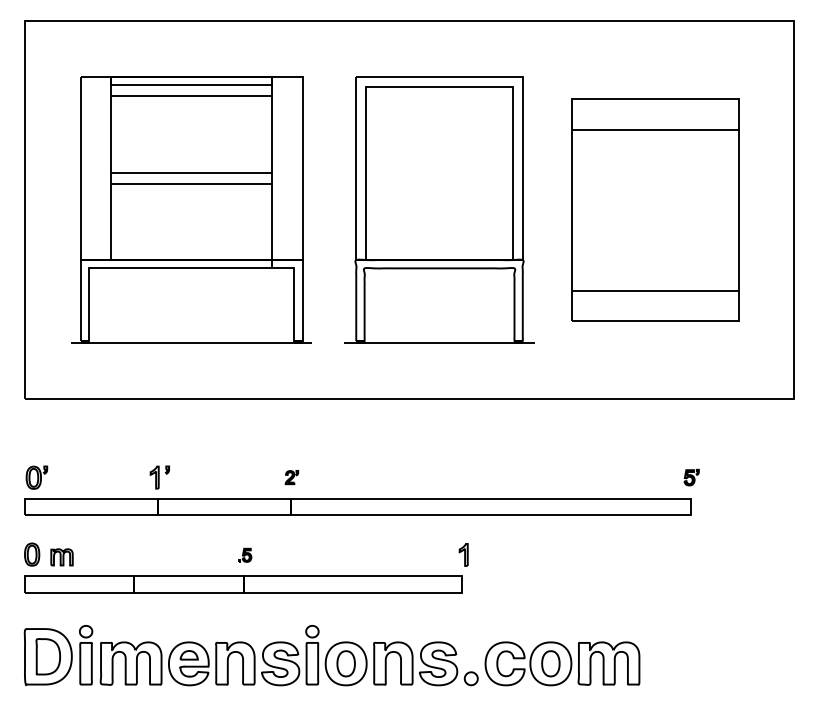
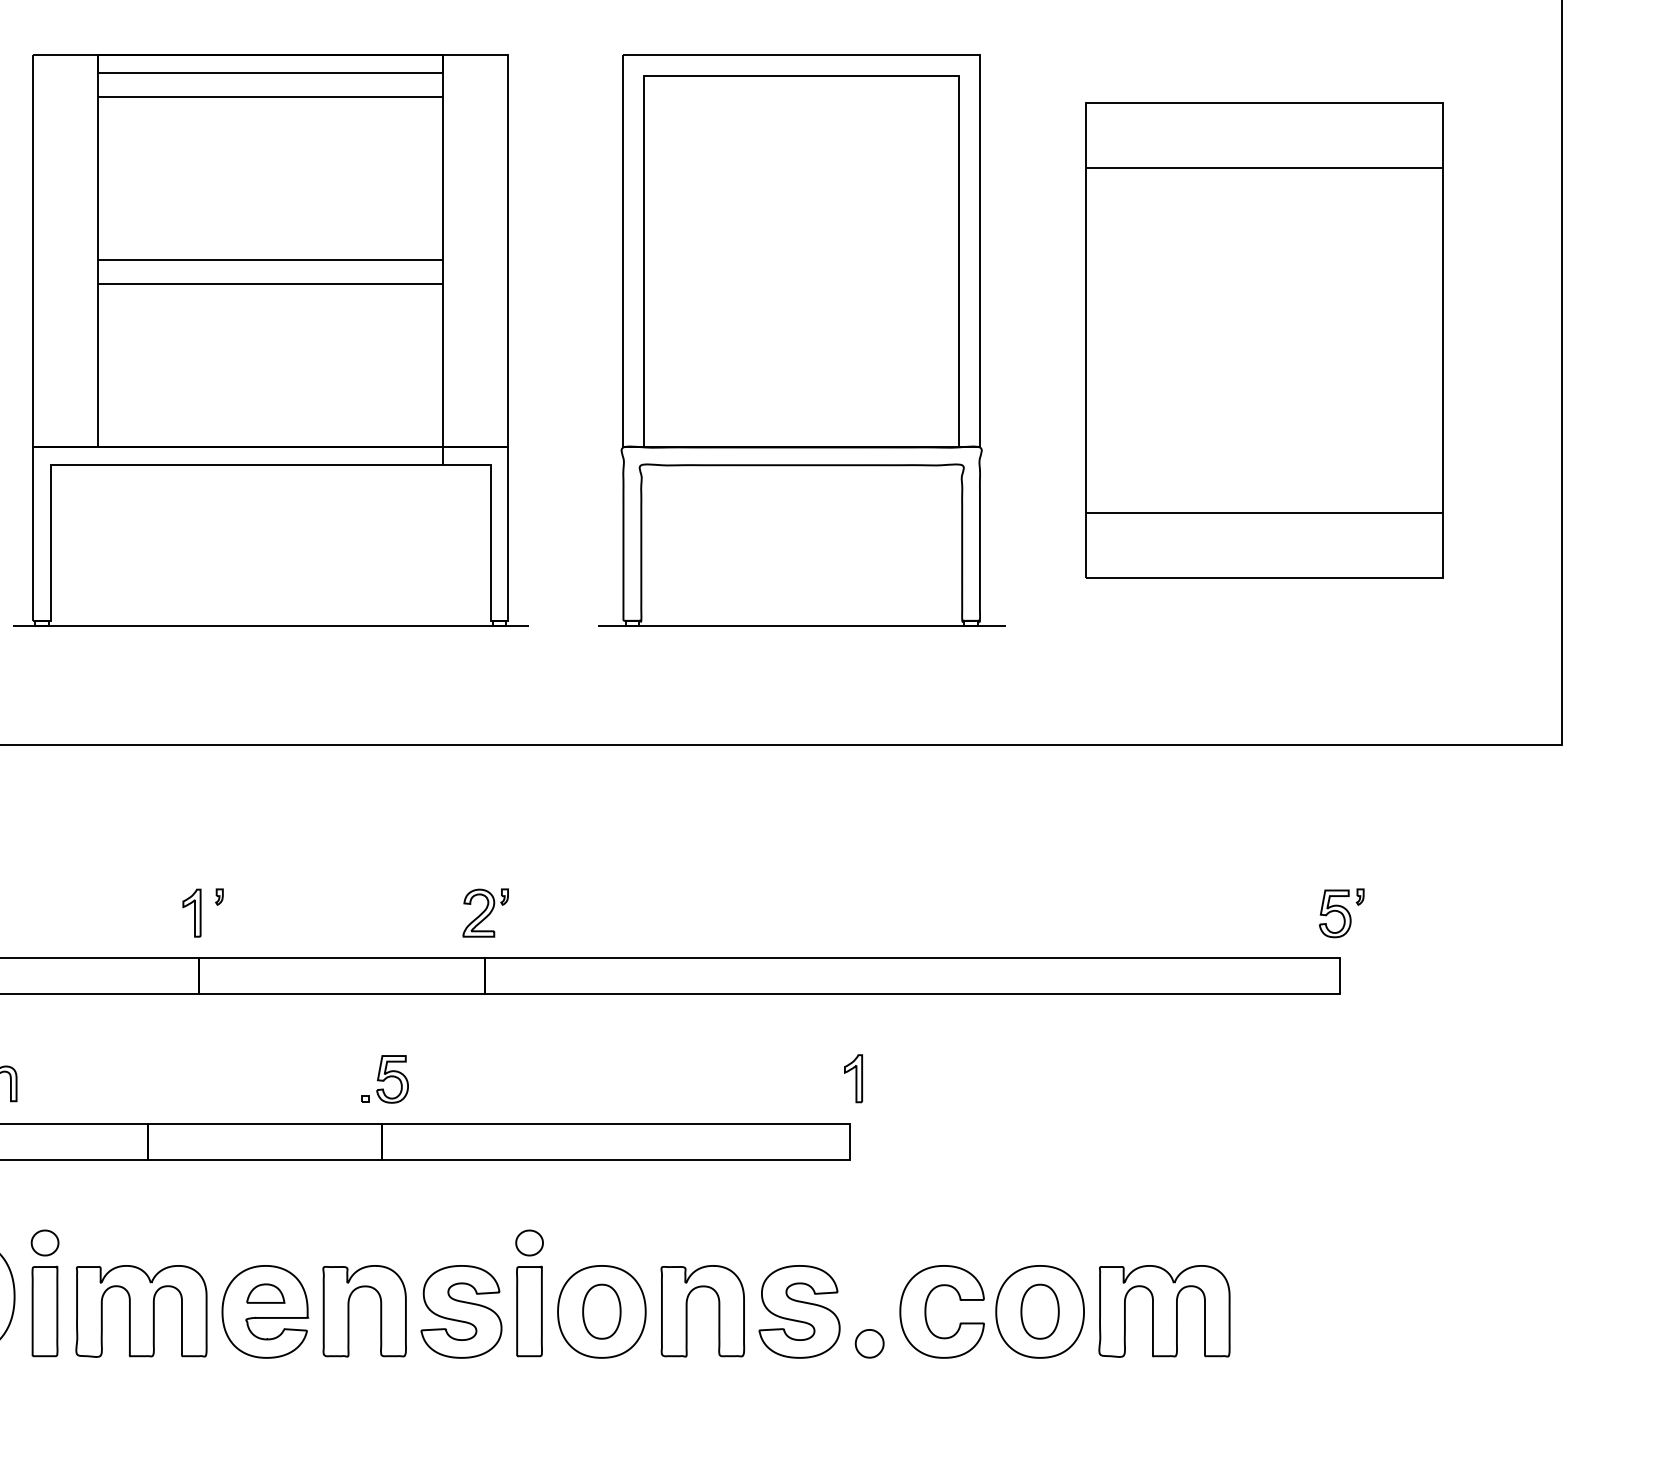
part: (291, 477) -> (484, 912), size x1.67
part: (691, 477) -> (1341, 912), size x1.43
part: (244, 555) -> (384, 1079), size x1.67

